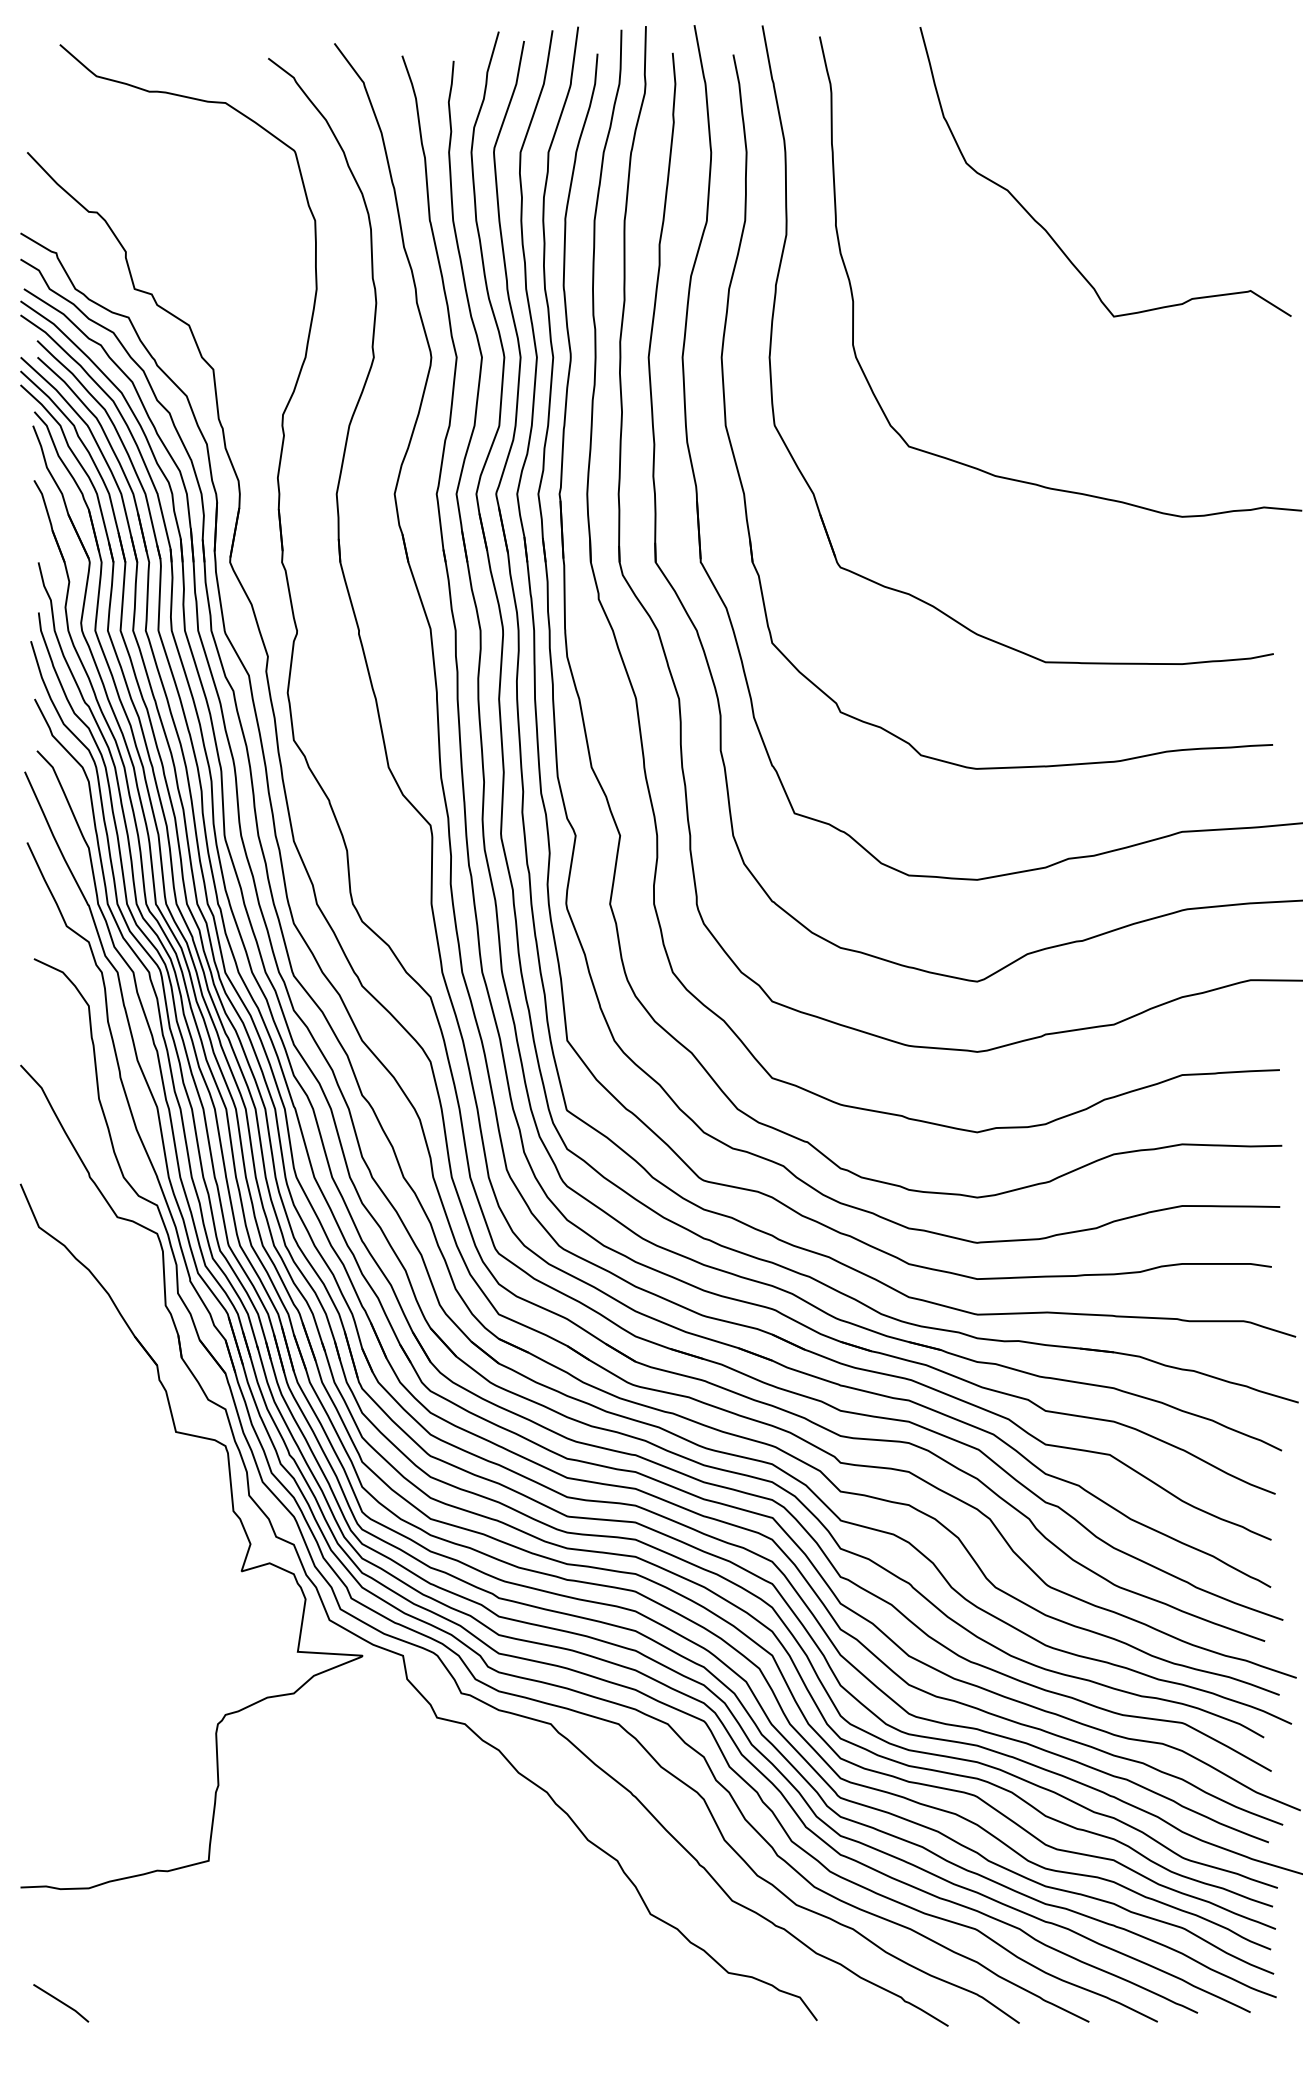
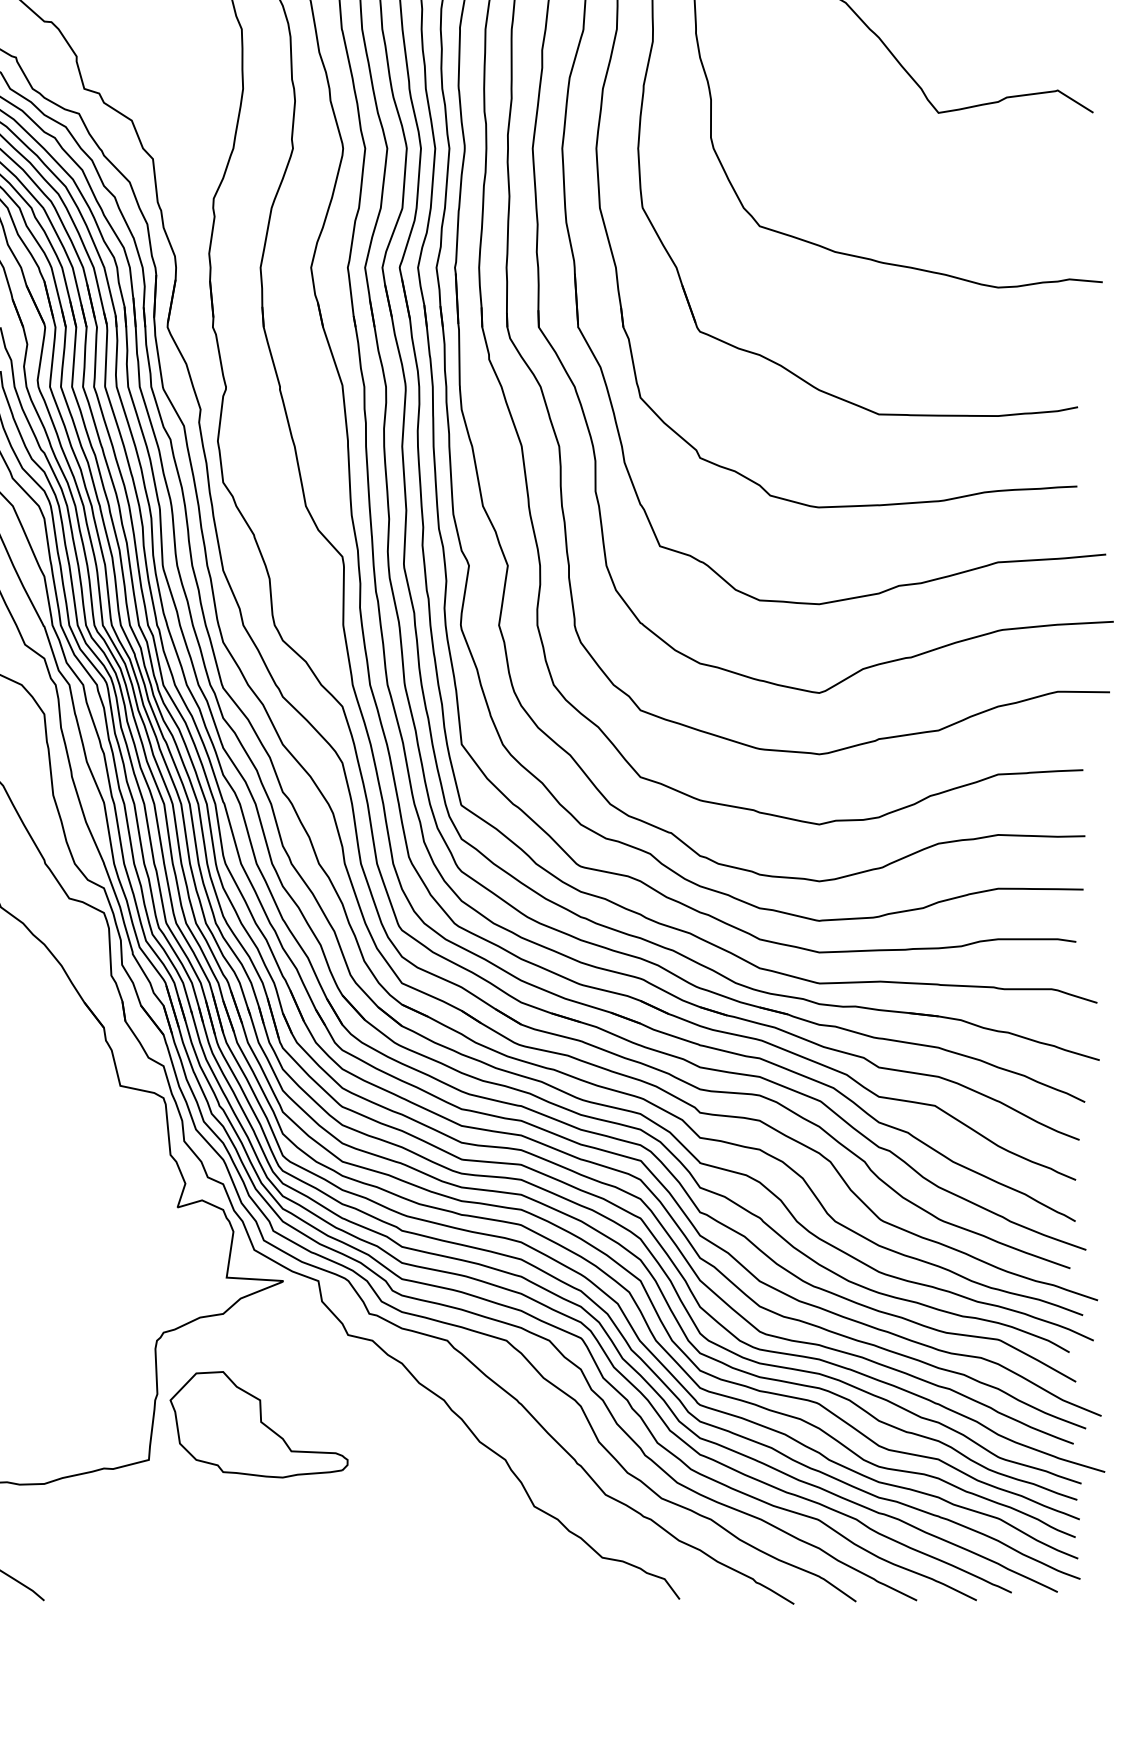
part: (334, 1820) -> (258, 1424), added

